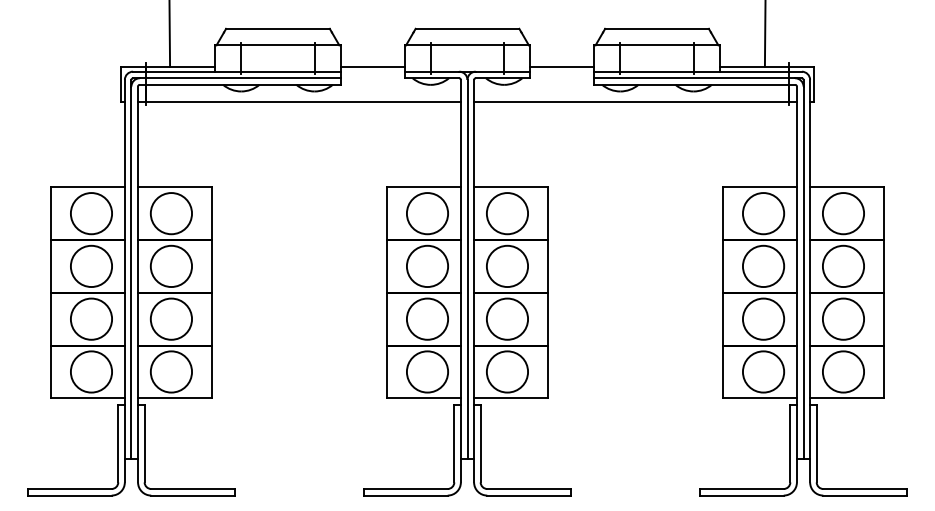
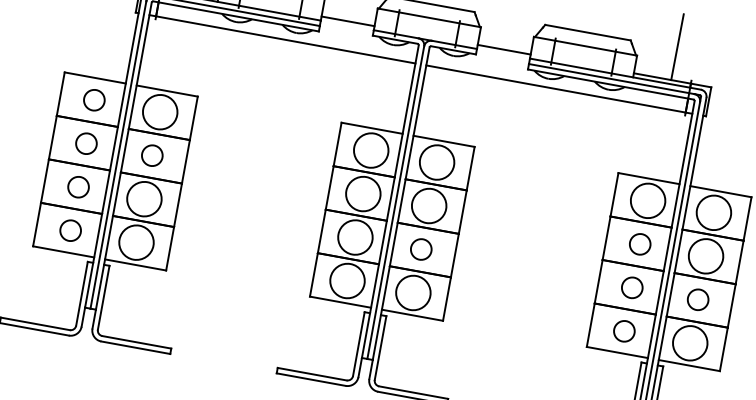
circle: (91, 213) -> (94, 100), size x0.6
circle: (91, 266) -> (86, 143), size x0.6
circle: (171, 266) -> (152, 155), size x0.6
circle: (763, 266) -> (640, 244), size x0.6
circle: (91, 318) -> (78, 186), size x0.6
circle: (507, 318) -> (421, 248), size x0.6
circle: (763, 318) -> (632, 287), size x0.6
circle: (843, 318) -> (698, 299), size x0.6
circle: (91, 371) -> (70, 230), size x0.6
circle: (763, 371) -> (624, 330), size x0.6

